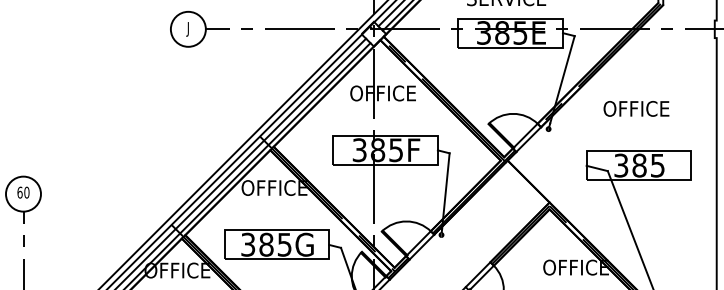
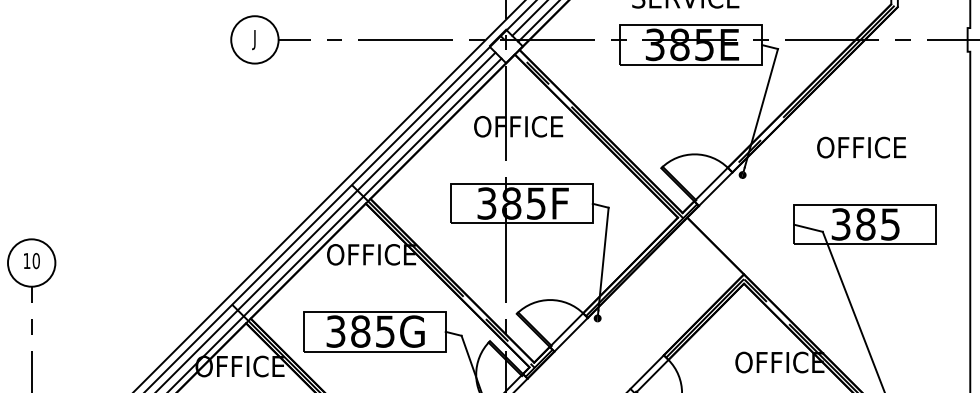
text: (19, 193) -> (26, 261), 60 -> 10

